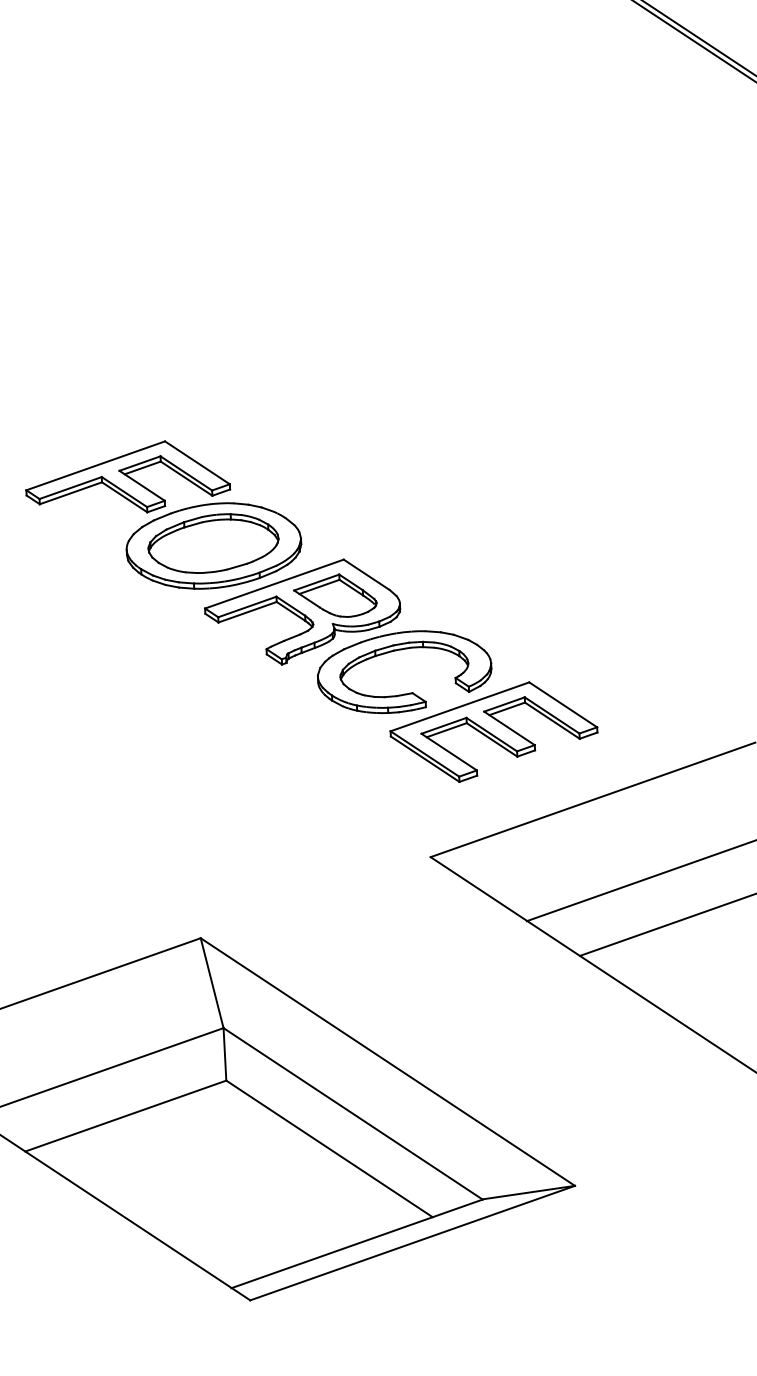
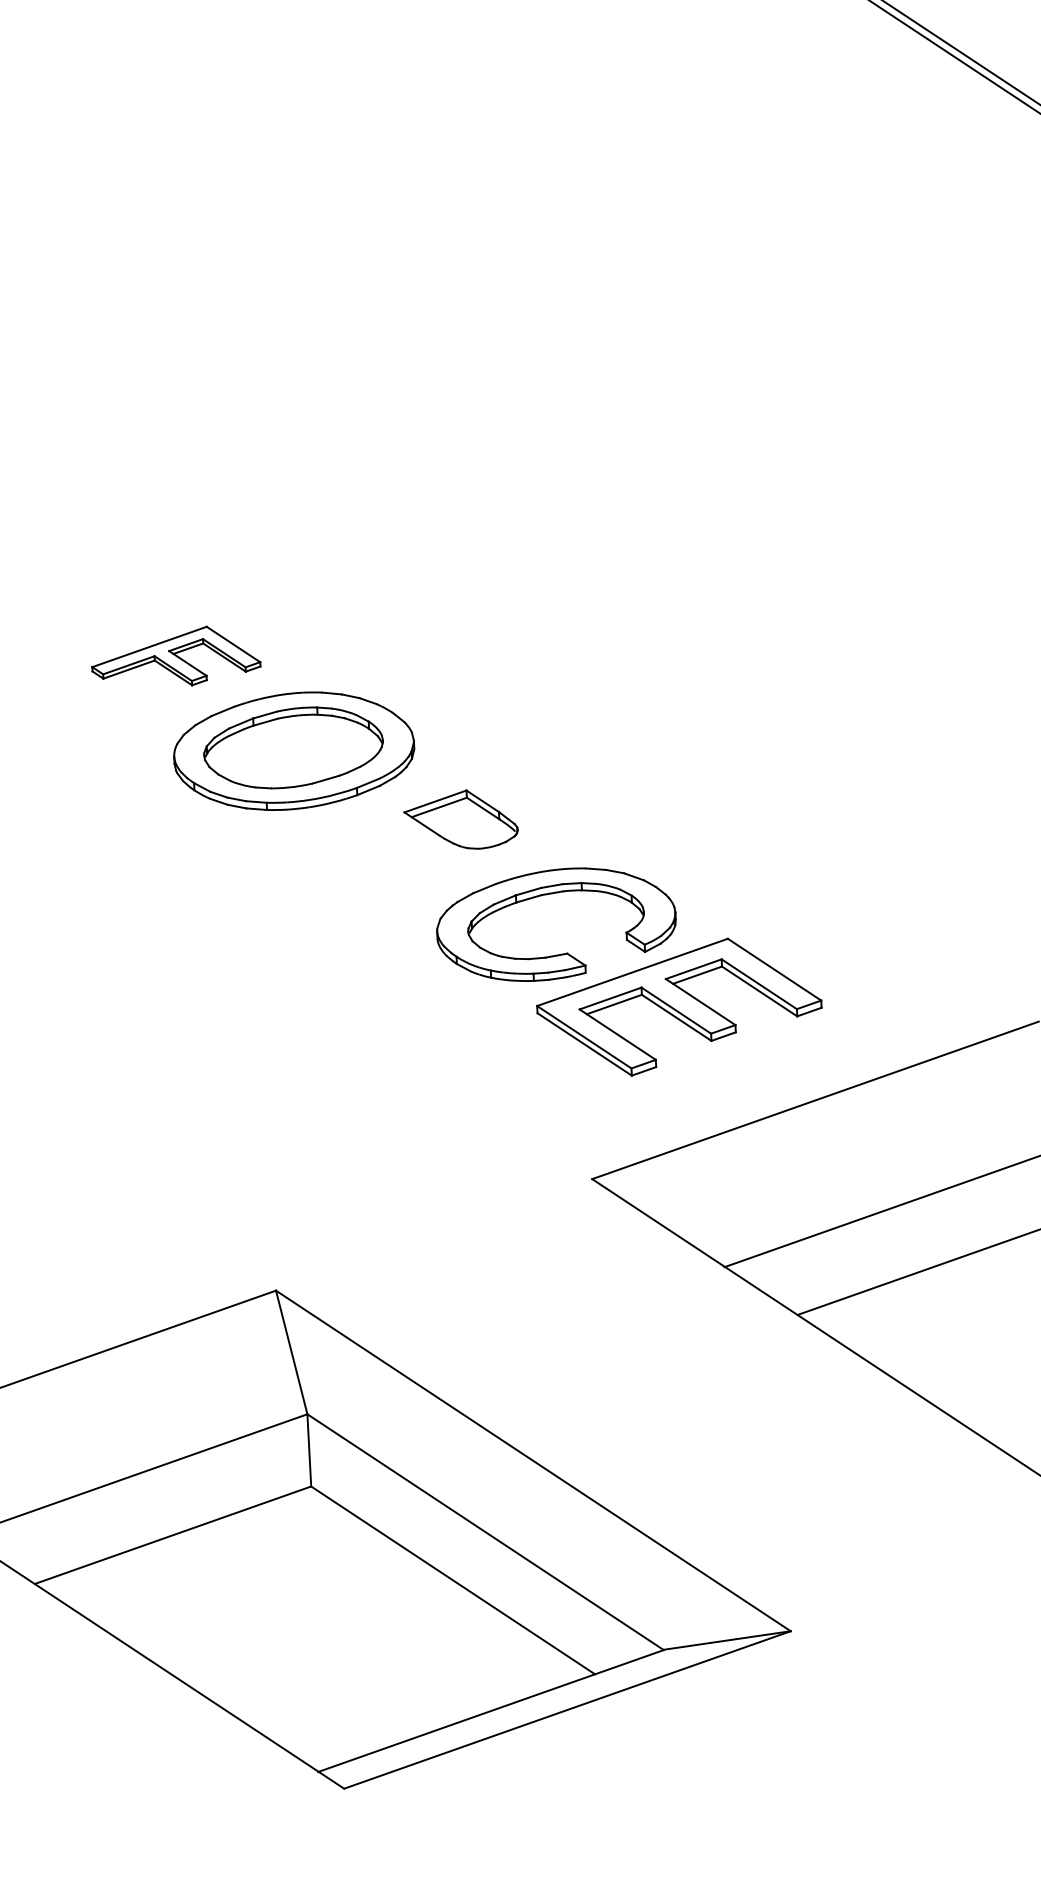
part: (128, 476) -> (176, 655), size x0.6
part: (302, 611) -> (416, 841), removed

